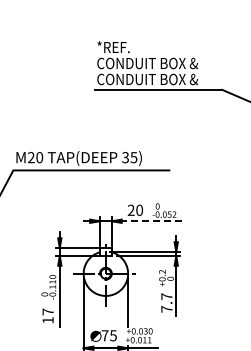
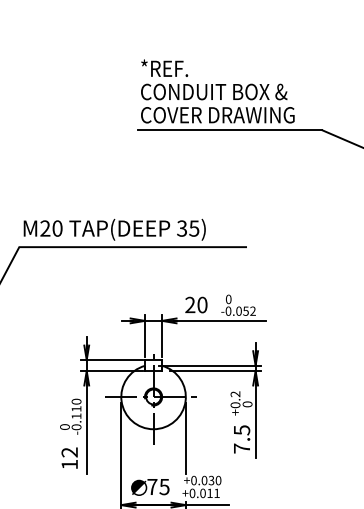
text: (159, 79) -> (231, 115), CONDUIT BOX & -> COVER DRAWING
line: (151, 221) -> (219, 321), dashed -> solid
text: (166, 296) -> (241, 430), 7.7 -> 7.5
text: (47, 311) -> (68, 451), 17 -> 12

